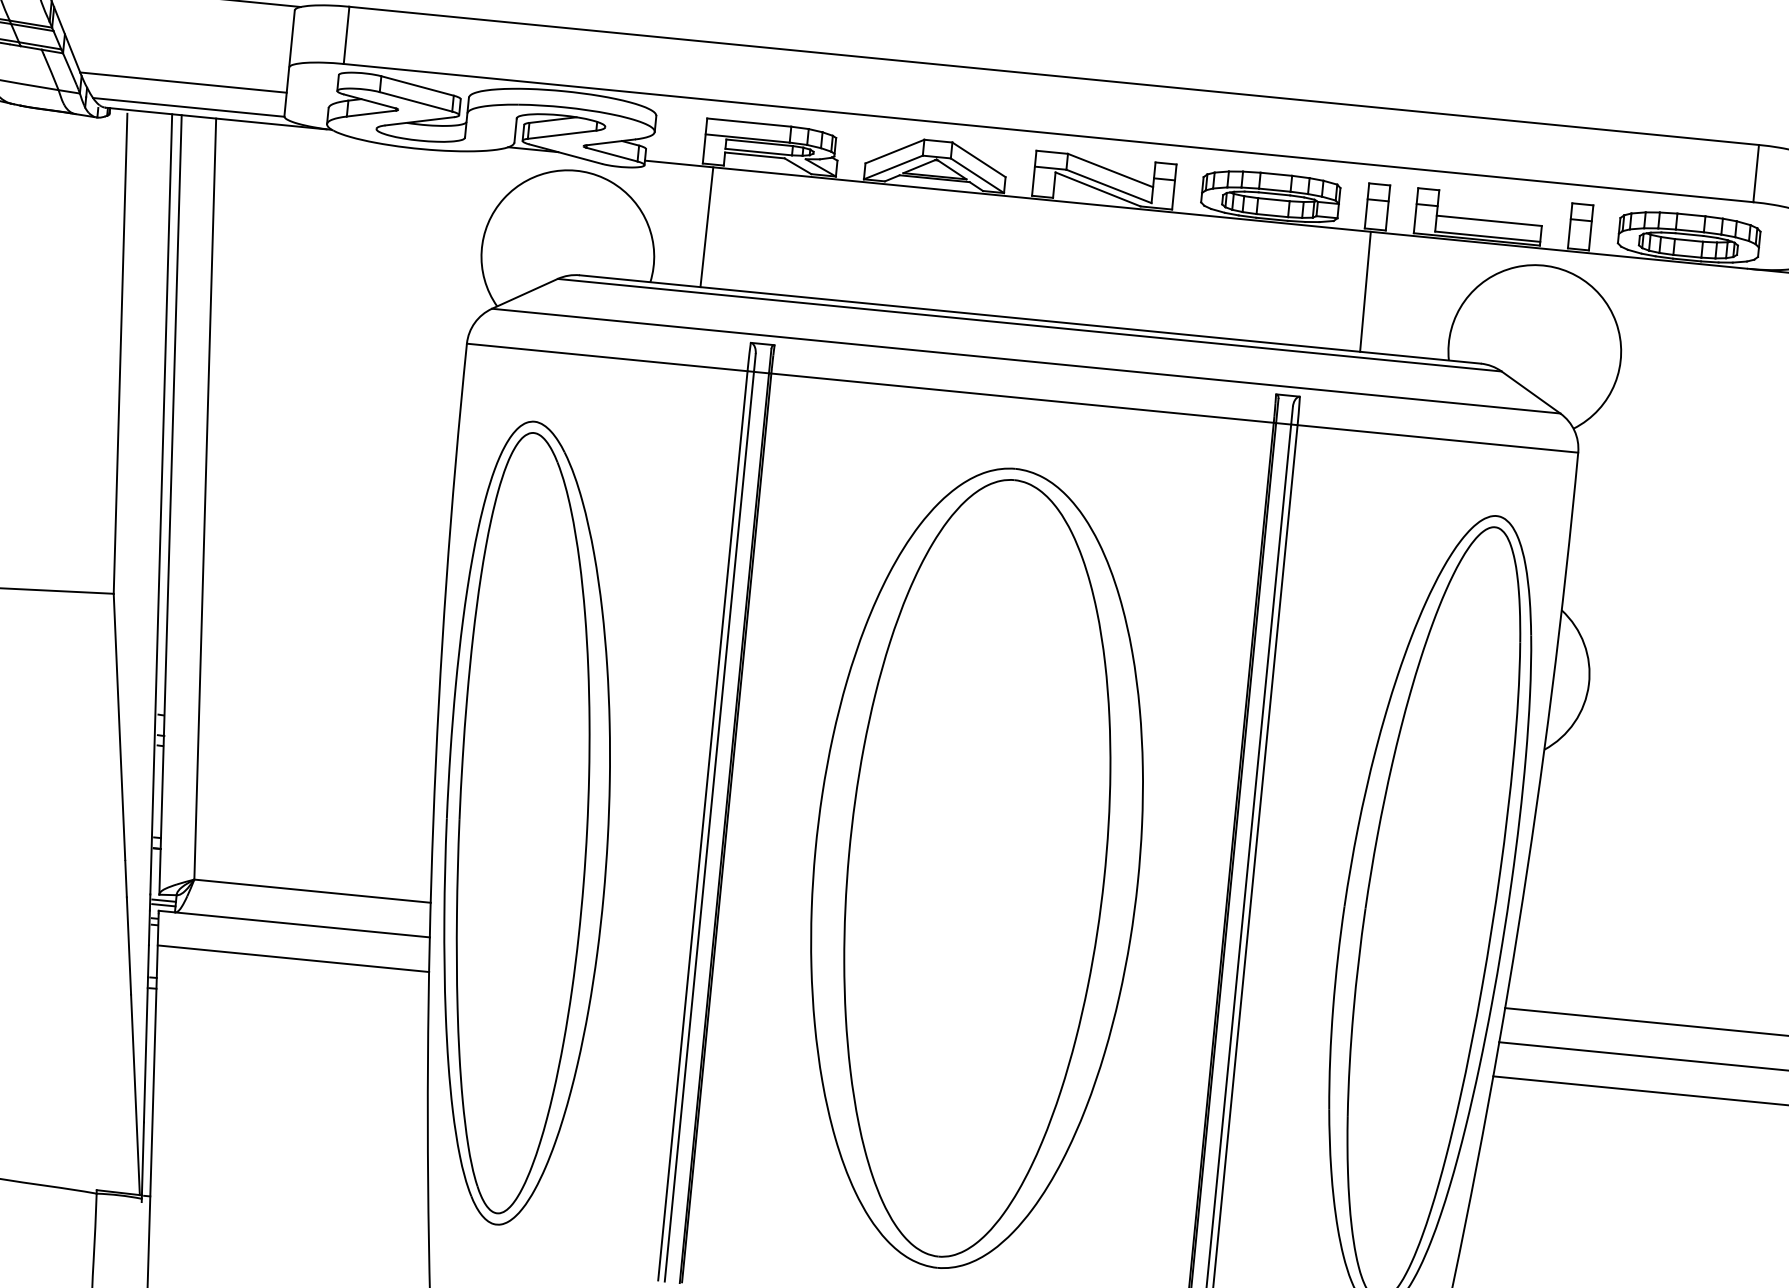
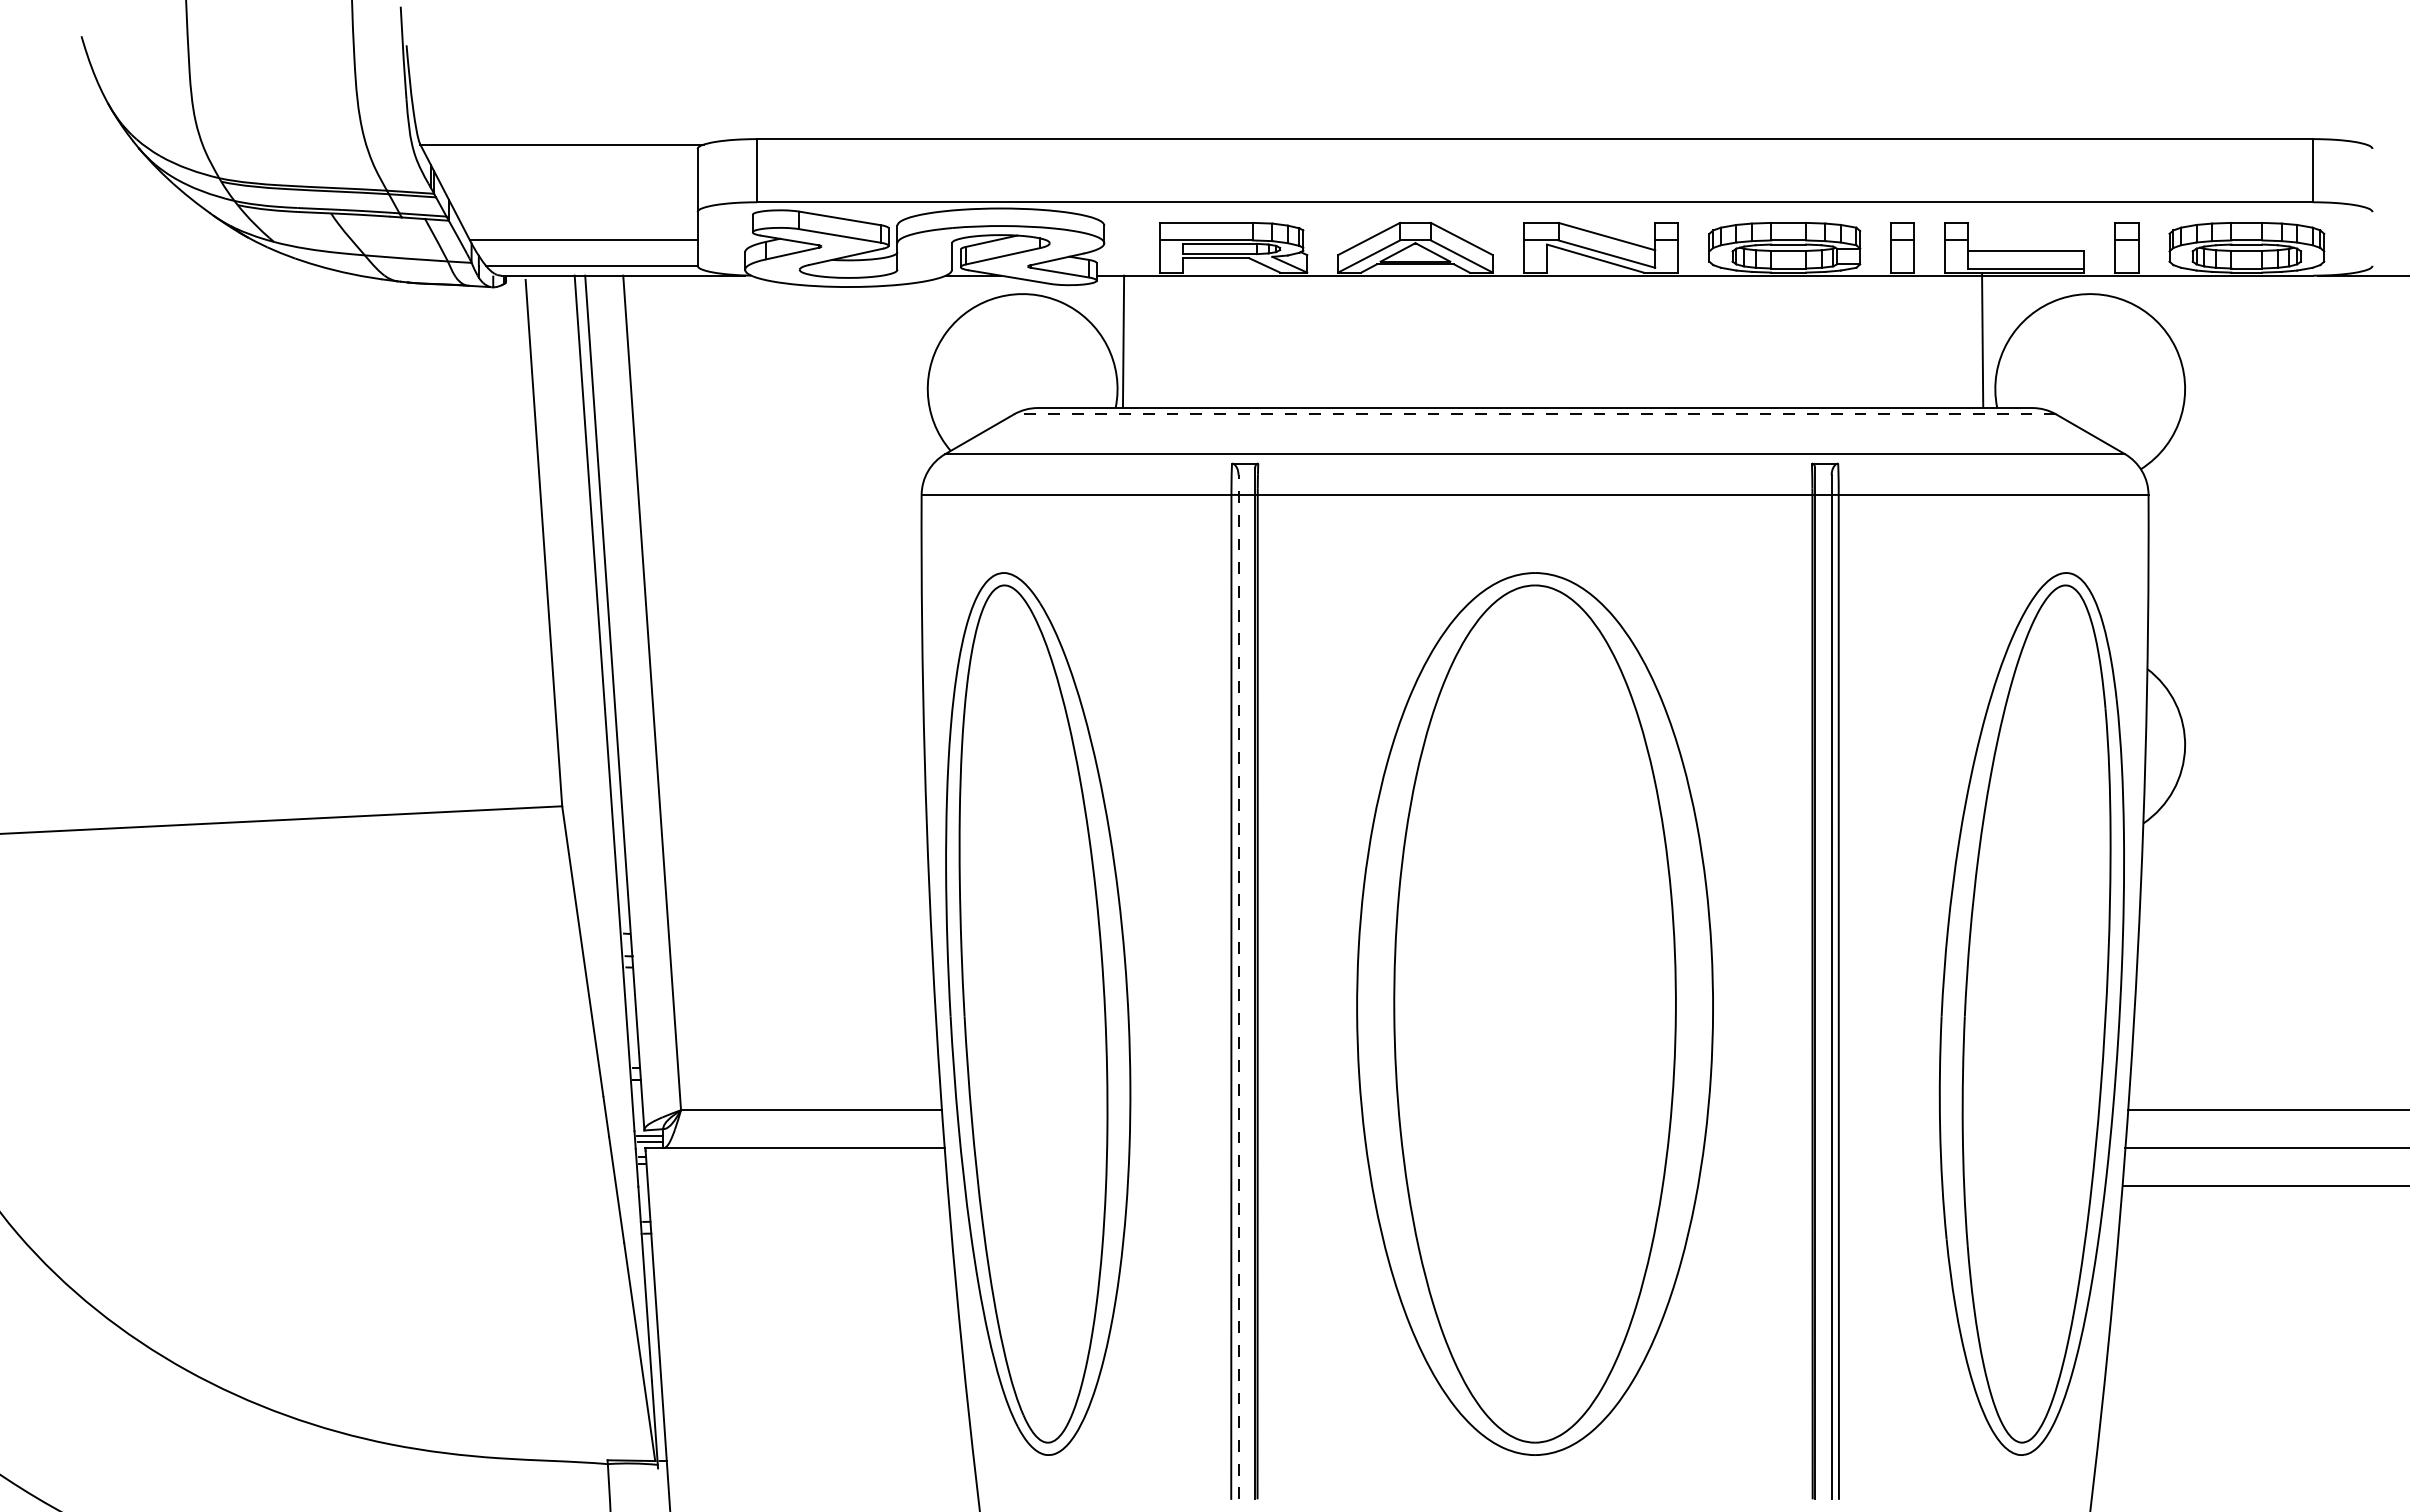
line: (706, 226) -> (1123, 341), moved
line: (1365, 291) -> (1982, 340), moved
line: (1029, 325) -> (1534, 414), solid -> dashed
line: (710, 817) -> (1238, 987), solid -> dashed
line: (293, 959) -> (797, 1186), removed

